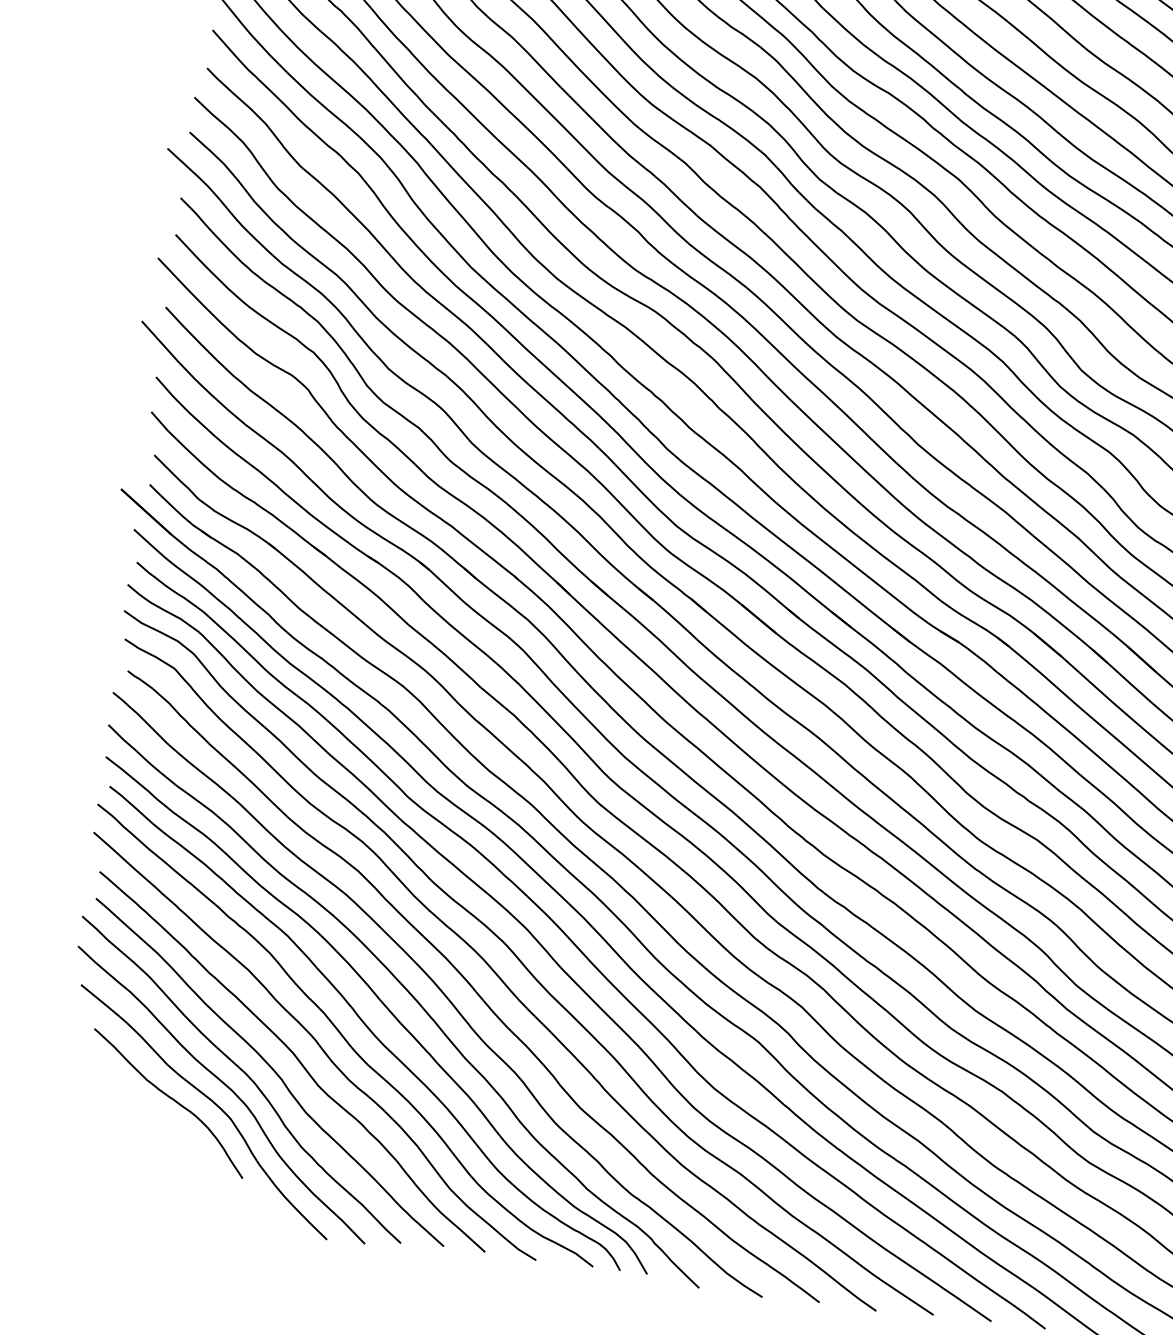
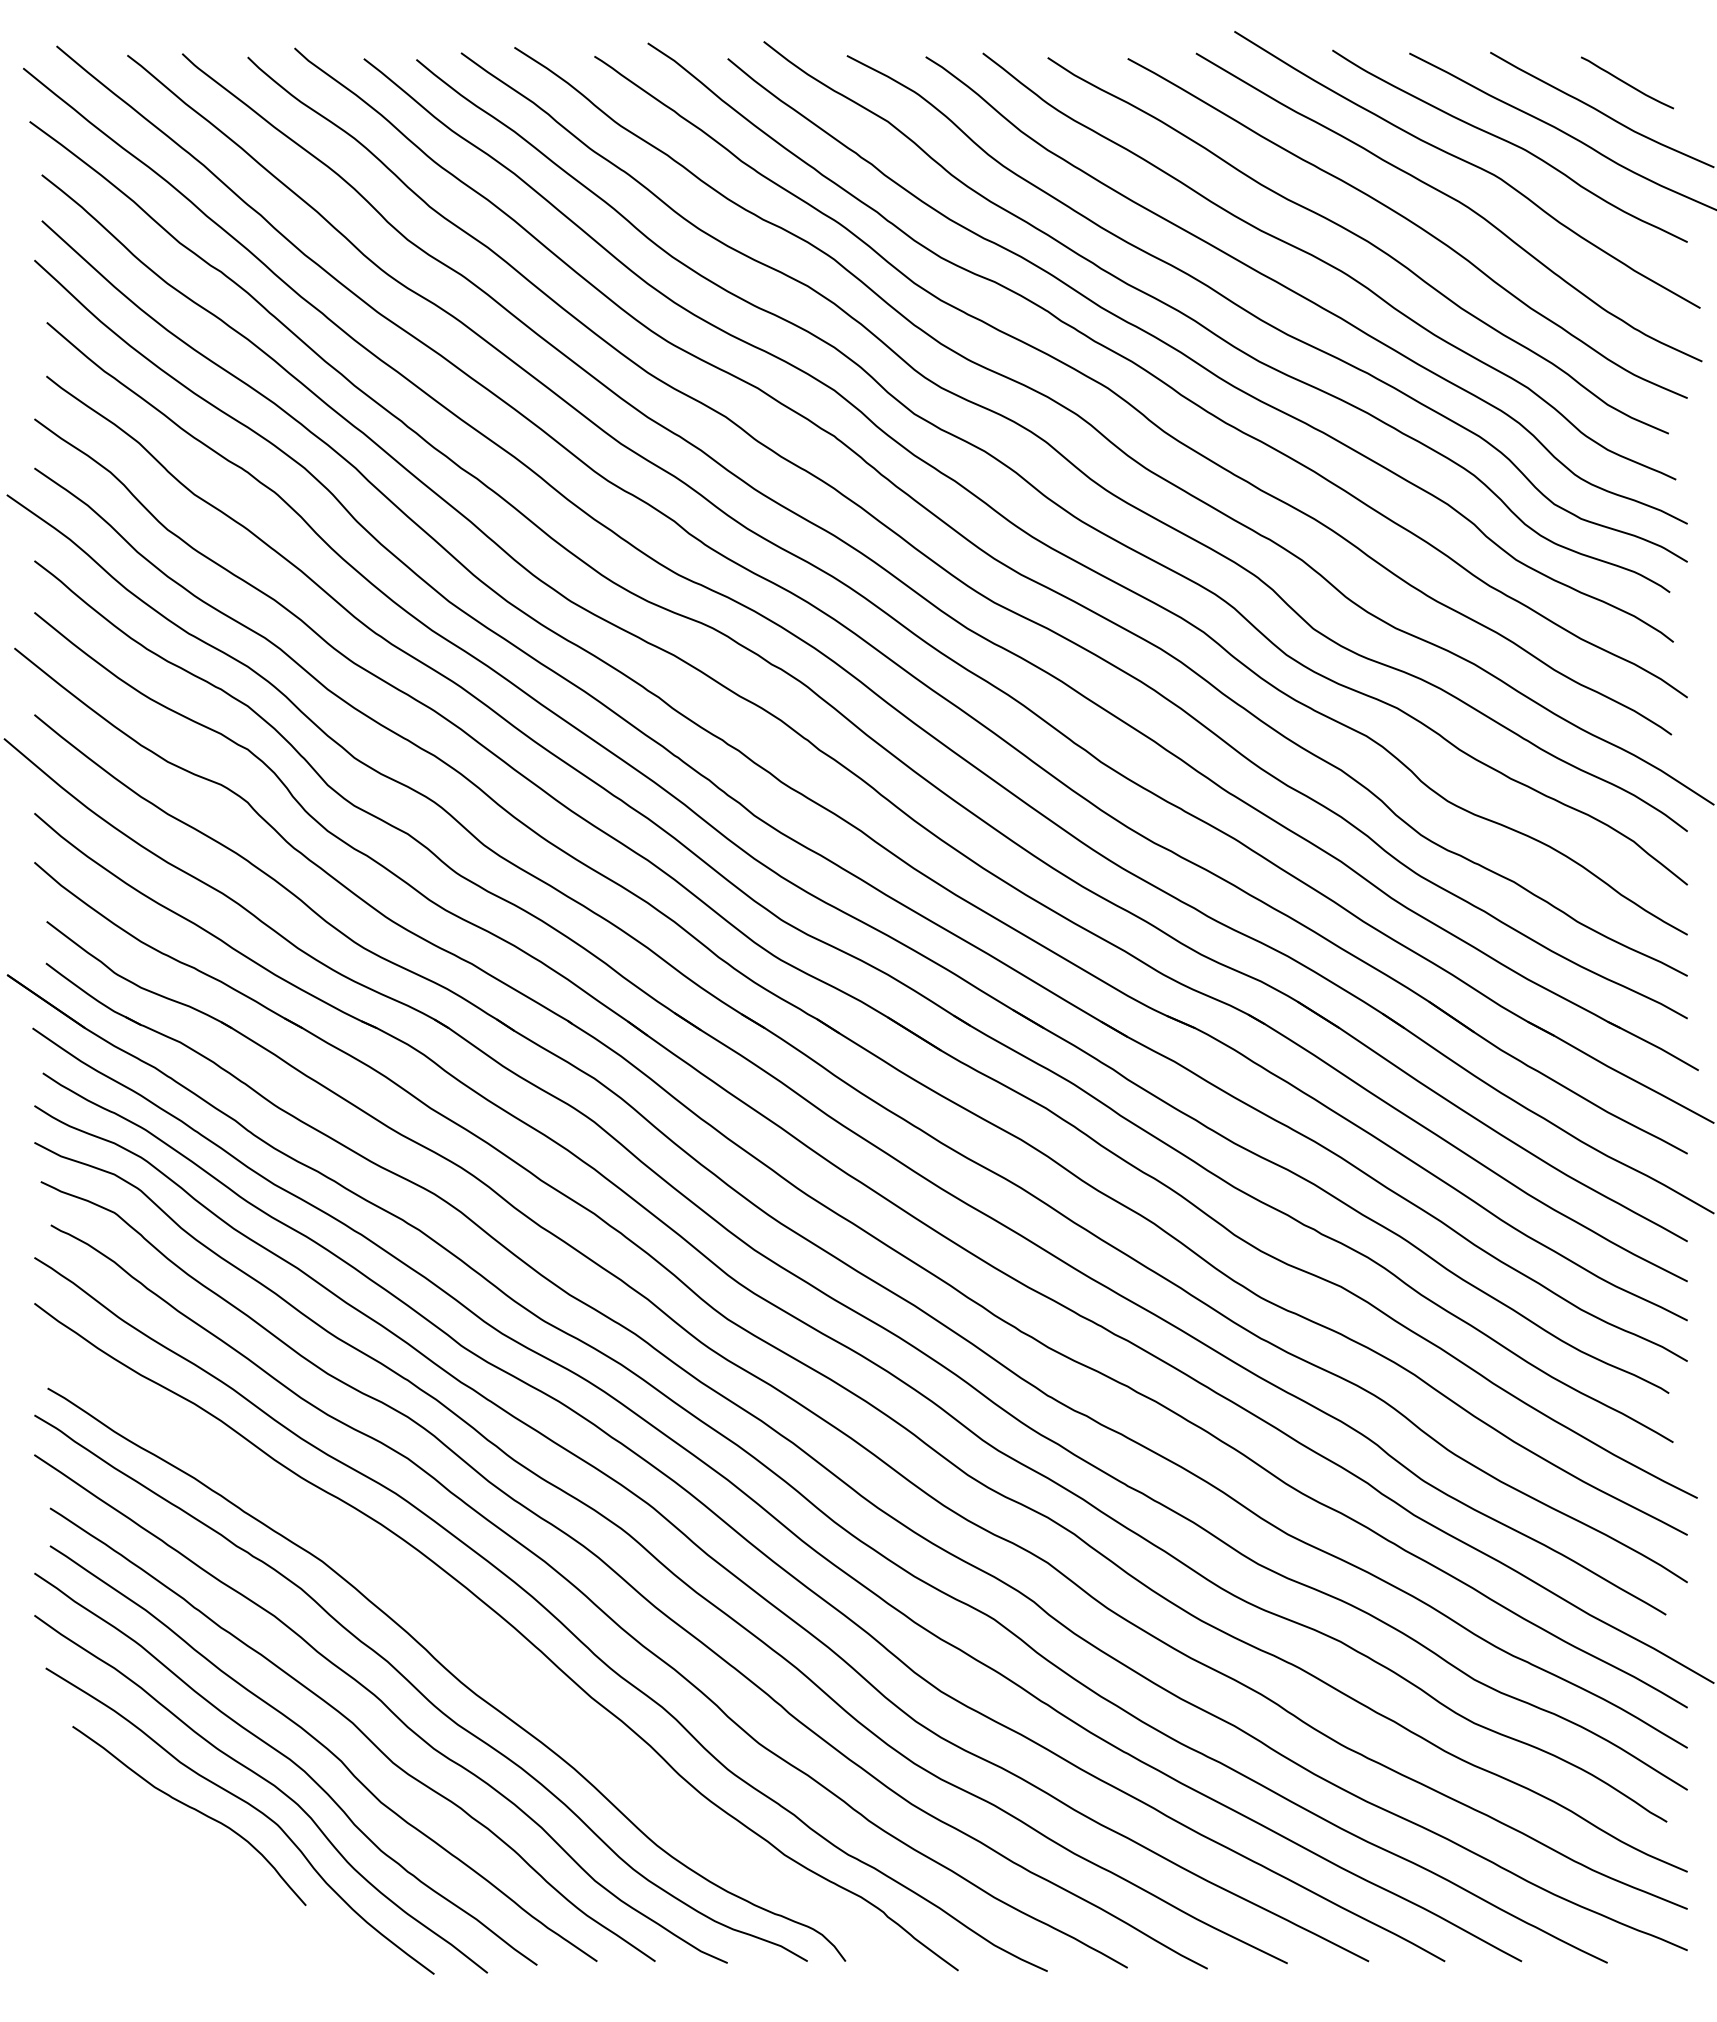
curve: (386, 1008) -> (472, 1642), removed

